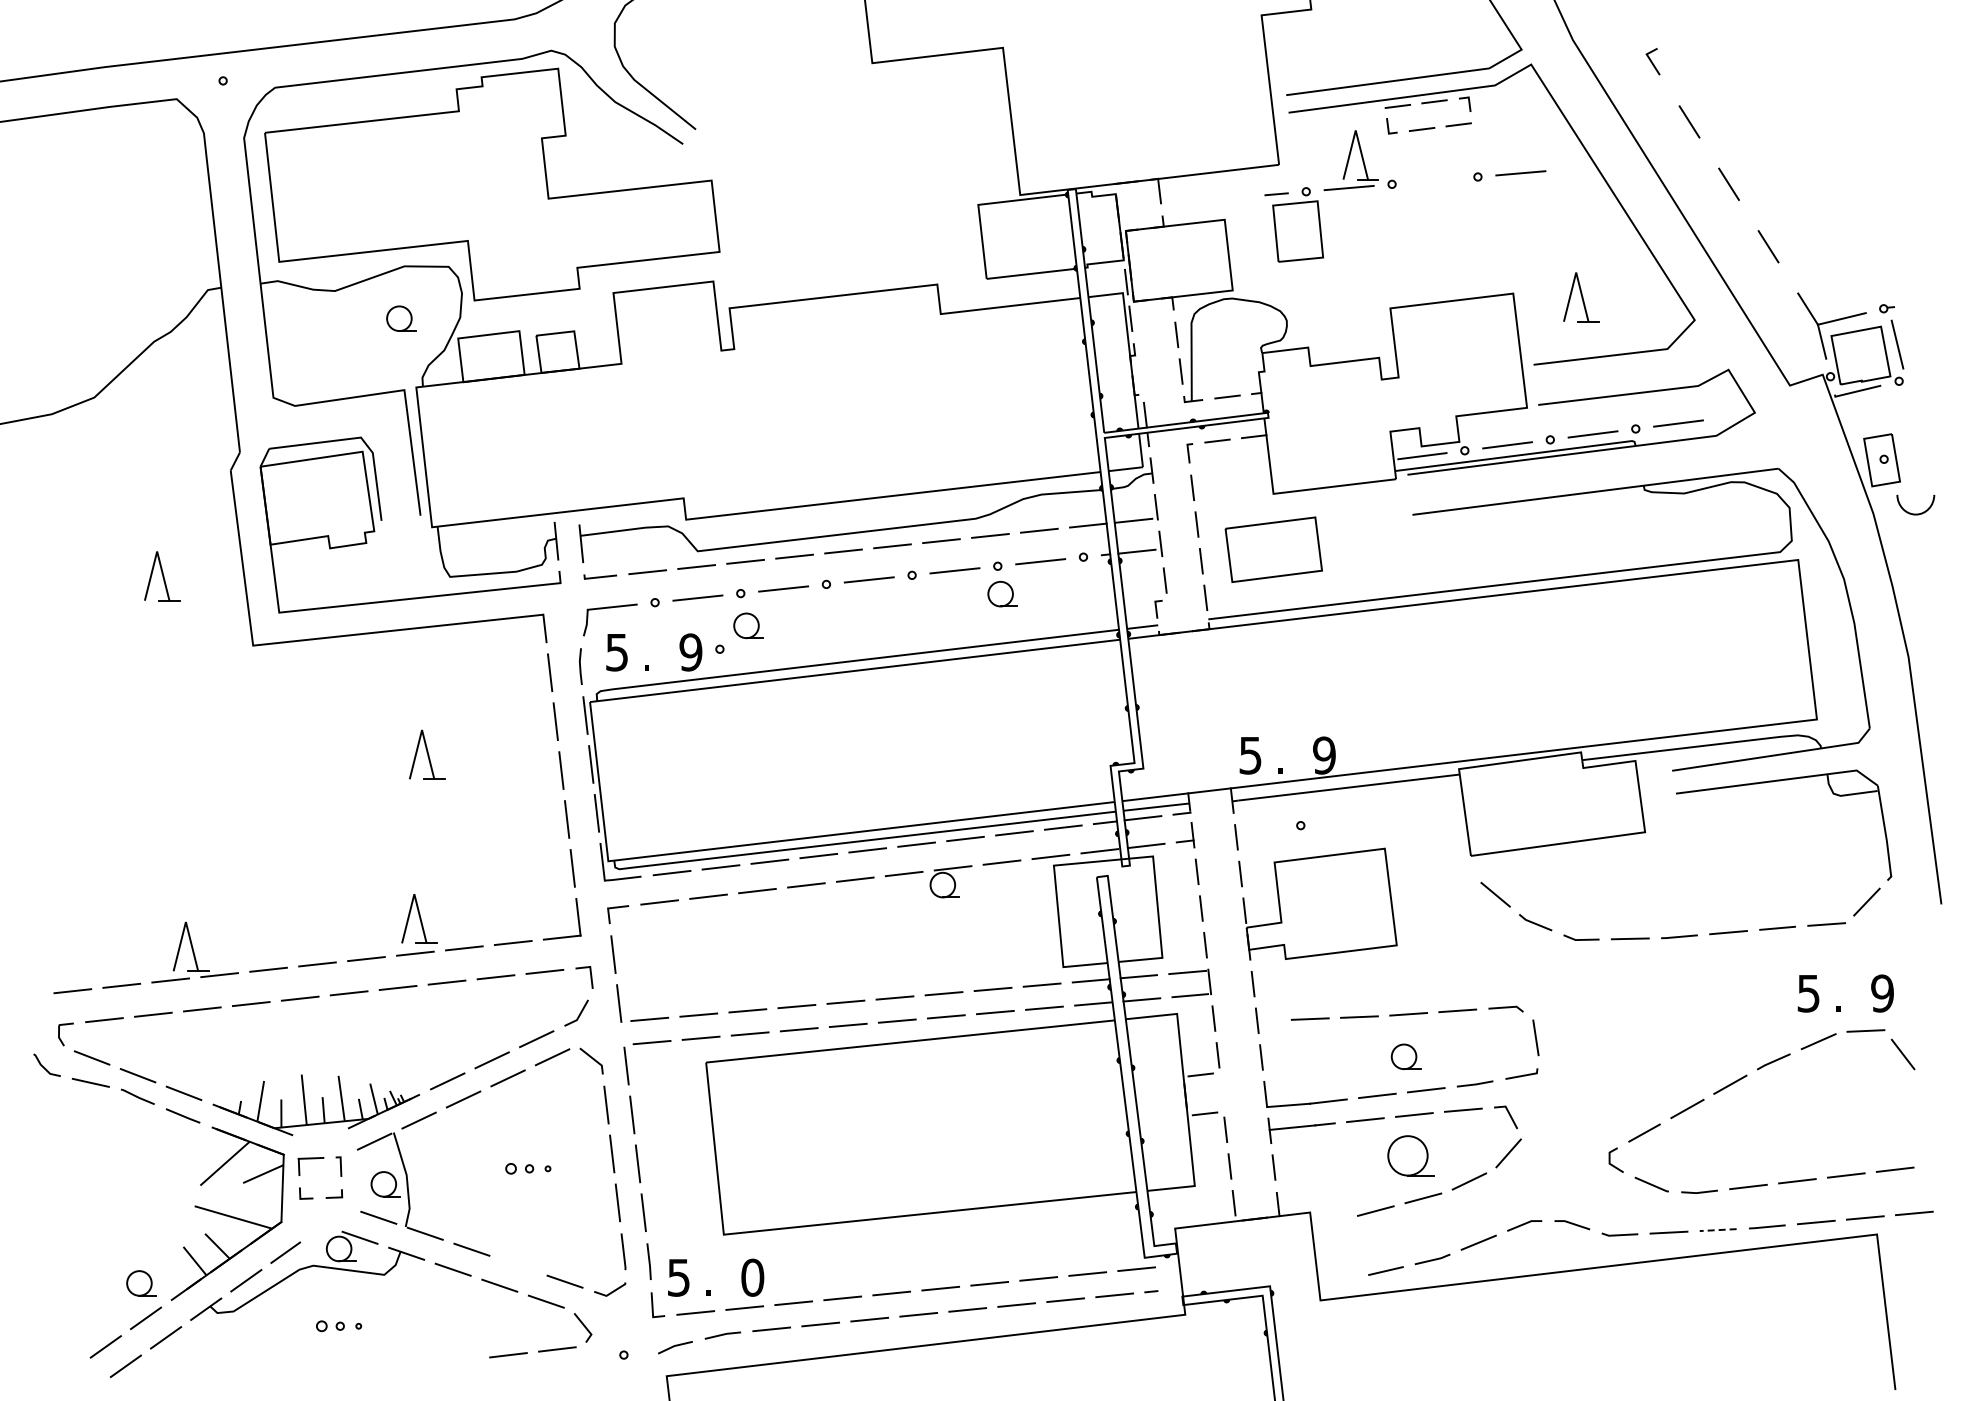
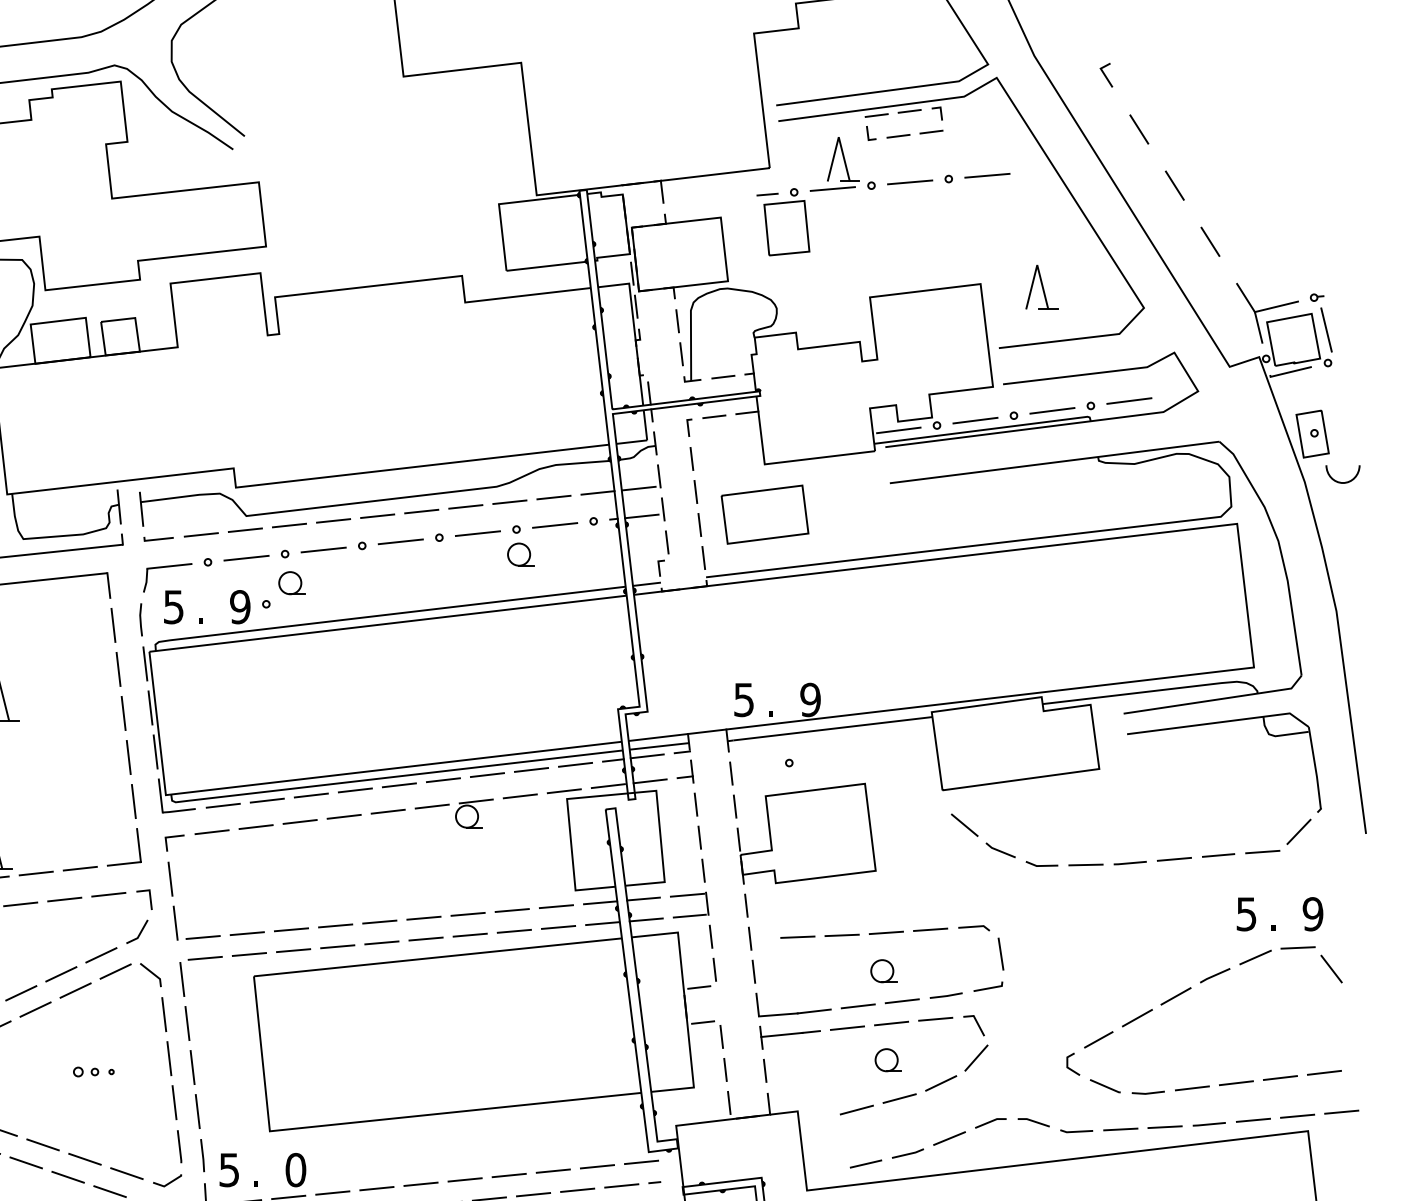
line: (1434, 180) -> (909, 182), added
part: (1410, 1155) -> (888, 1060), size x0.62
line: (1717, 1230) -> (1164, 1127), dashed -> solid
line: (518, 1265) -> (85, 1159), added

